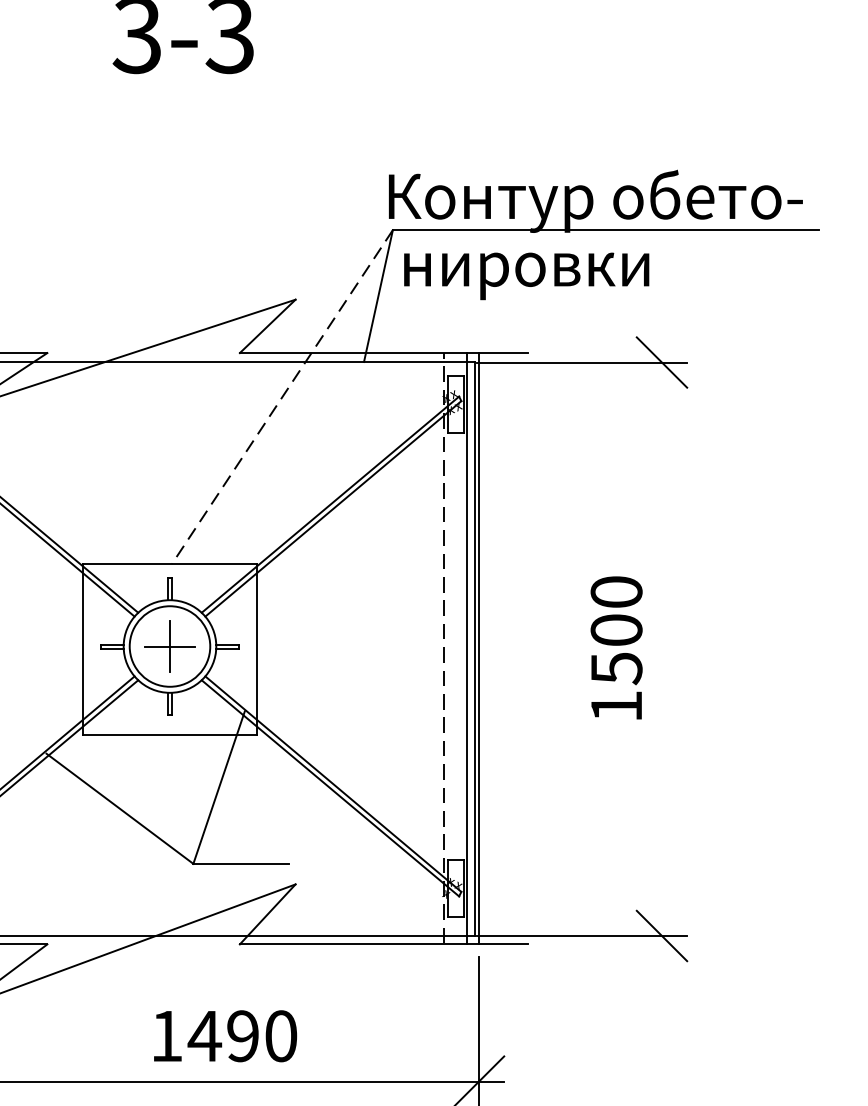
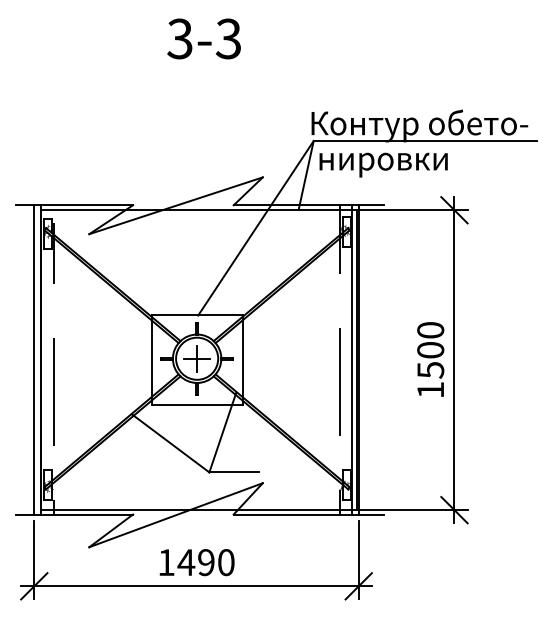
line: (281, 397) -> (255, 228), dashed -> solid
line: (662, 649) -> (454, 360), added
text: (224, 1036) -> (196, 562), moved

